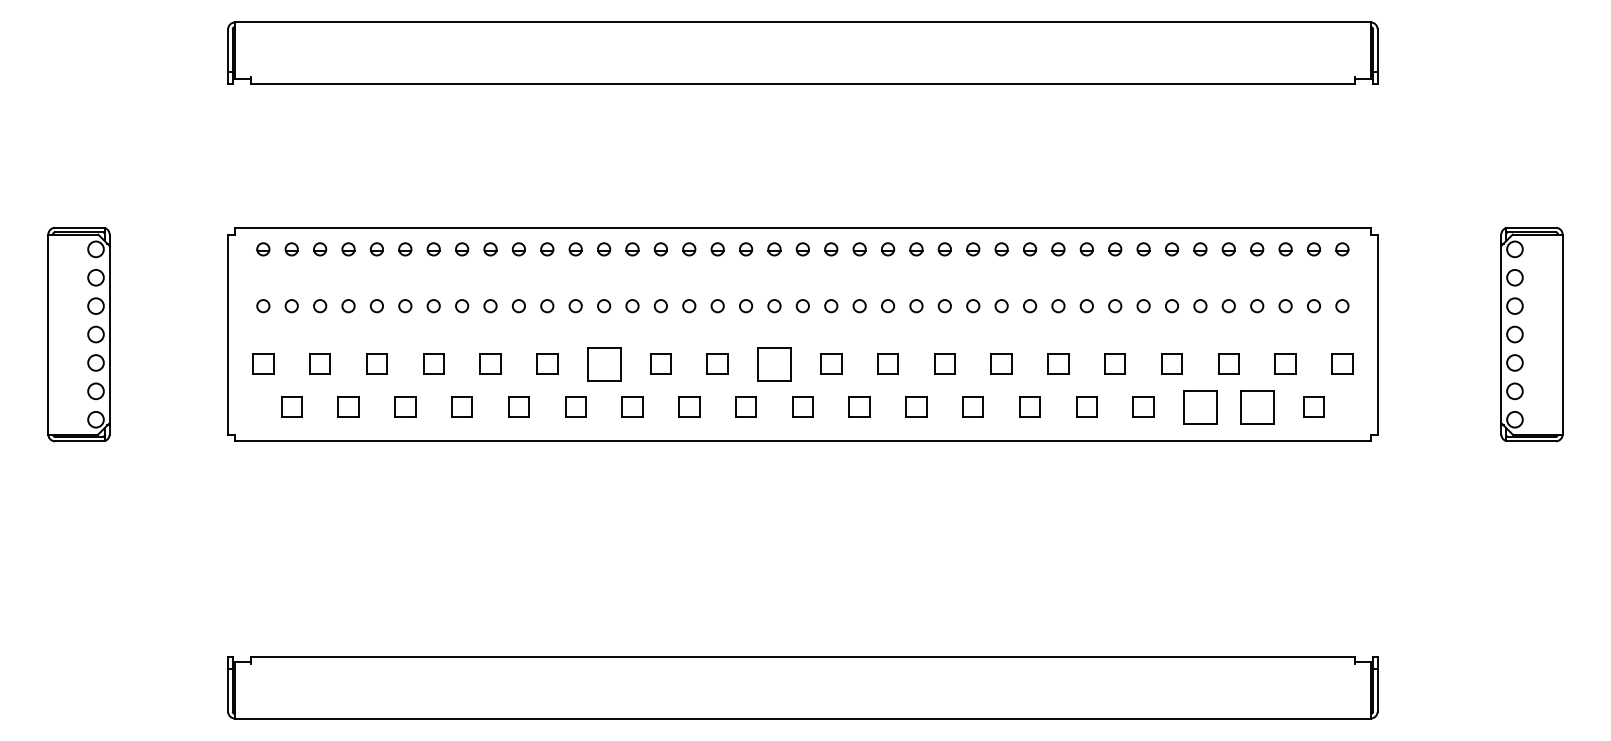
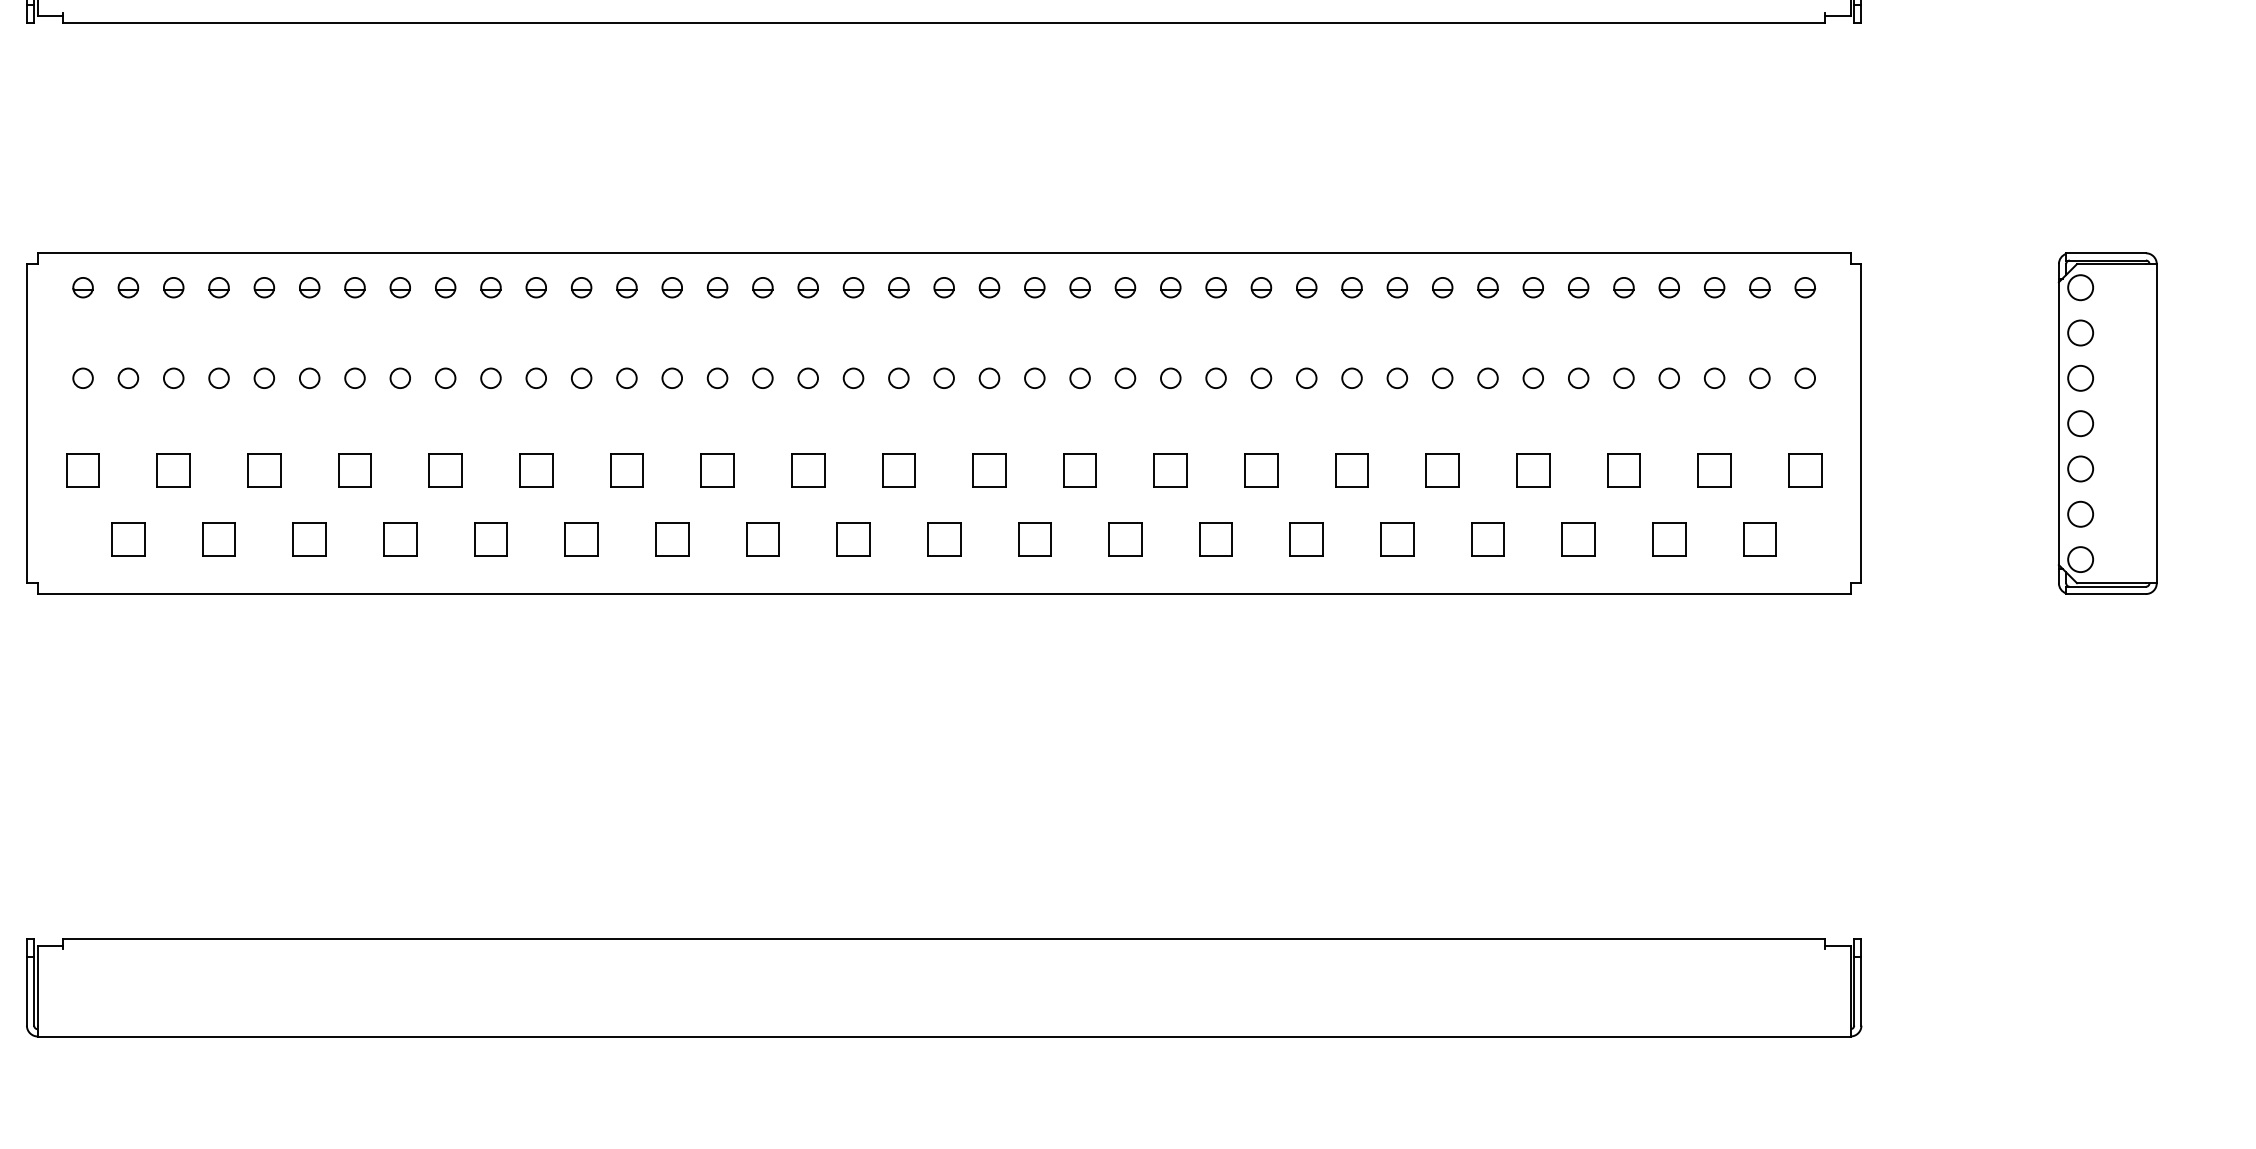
part: (603, 363) -> (625, 469), size x0.62
part: (774, 363) -> (898, 469), size x0.62
part: (1200, 406) -> (1578, 538), size x0.62
part: (1256, 406) -> (1668, 538), size x0.62

